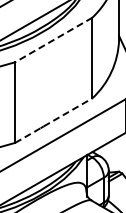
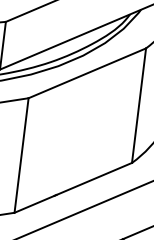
line: (53, 39) -> (86, 72), dashed -> solid
line: (53, 120) -> (72, 187), dashed -> solid

